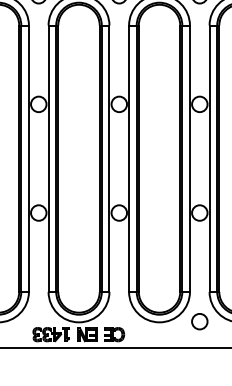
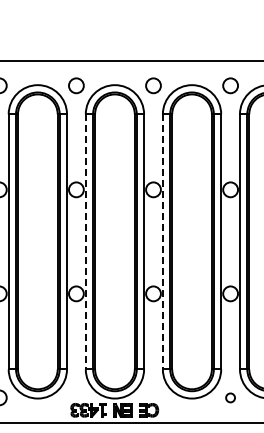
line: (48, 158) -> (85, 241), solid -> dashed
line: (128, 158) -> (162, 241), solid -> dashed
circle: (199, 321) -> (230, 397), size x0.6

